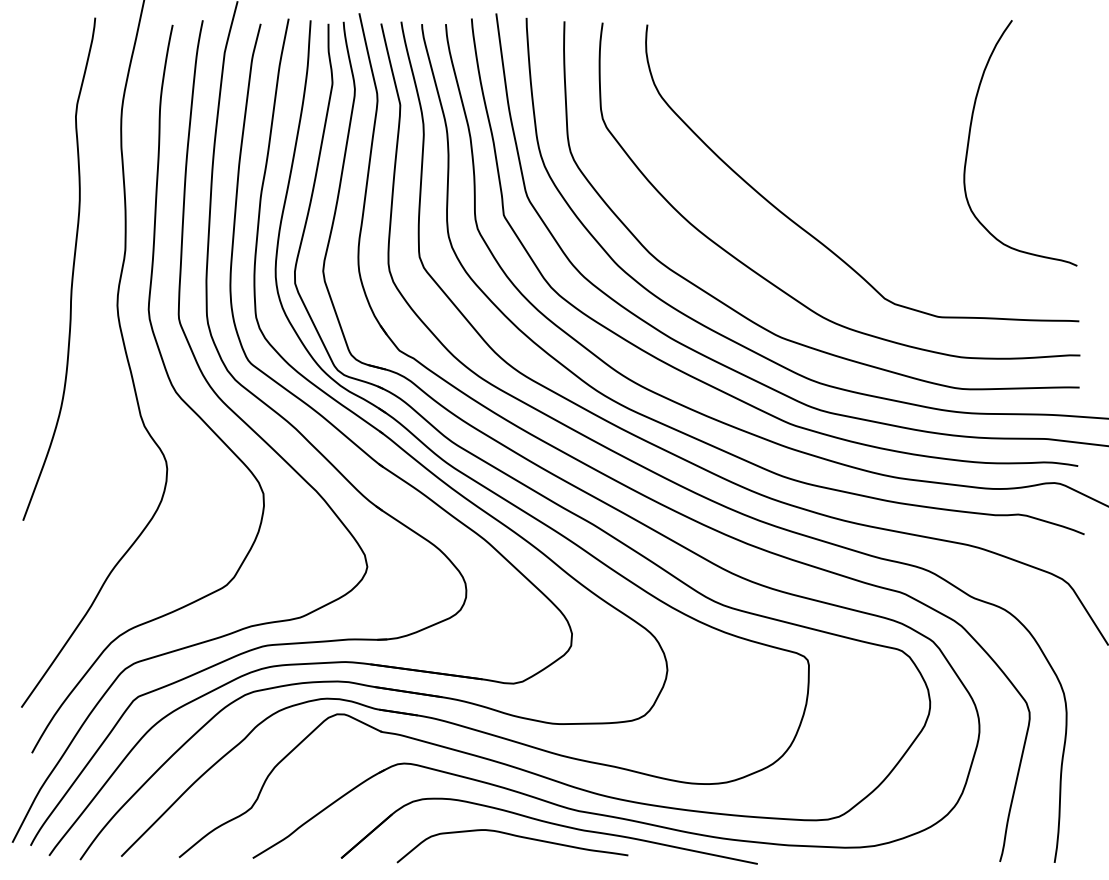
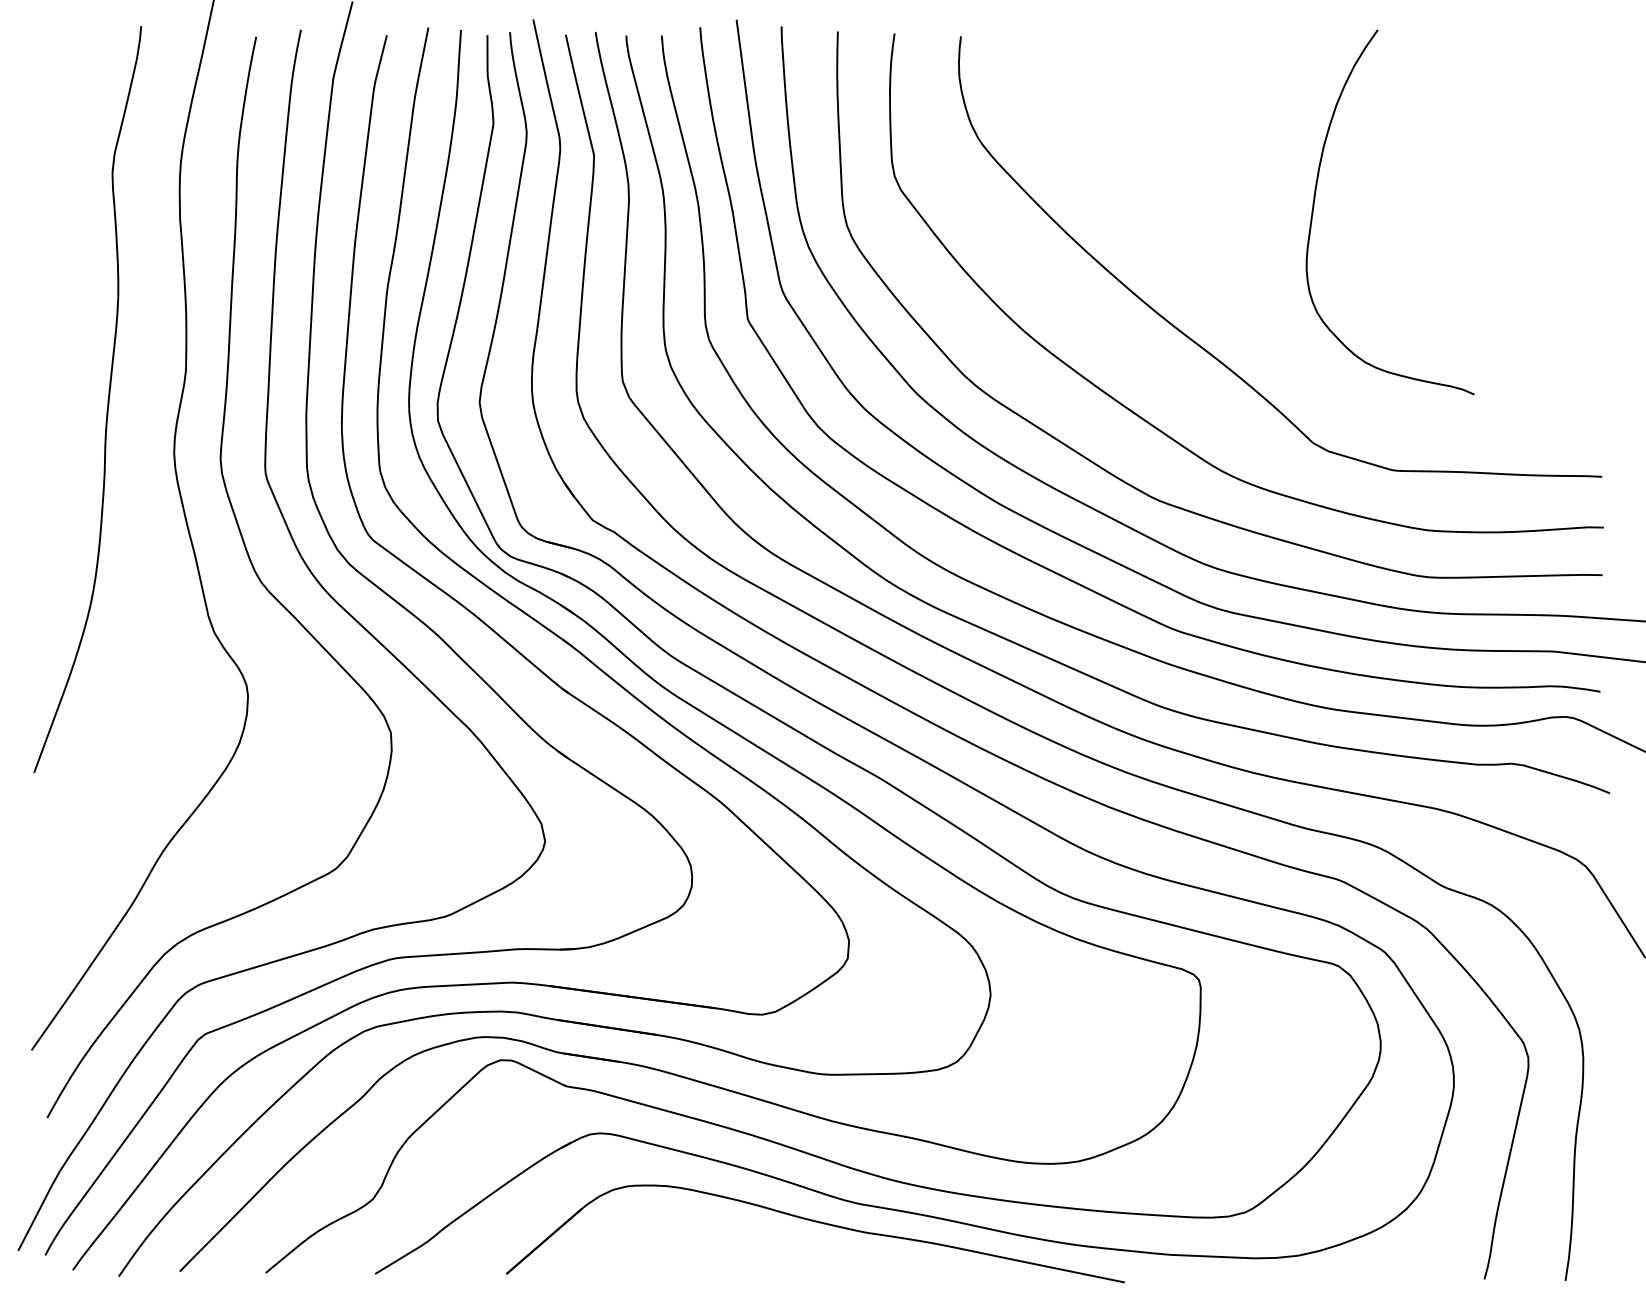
curve: (970, 135) -> (1315, 200), moved
curve: (513, 836) -> (762, 1241), removed

